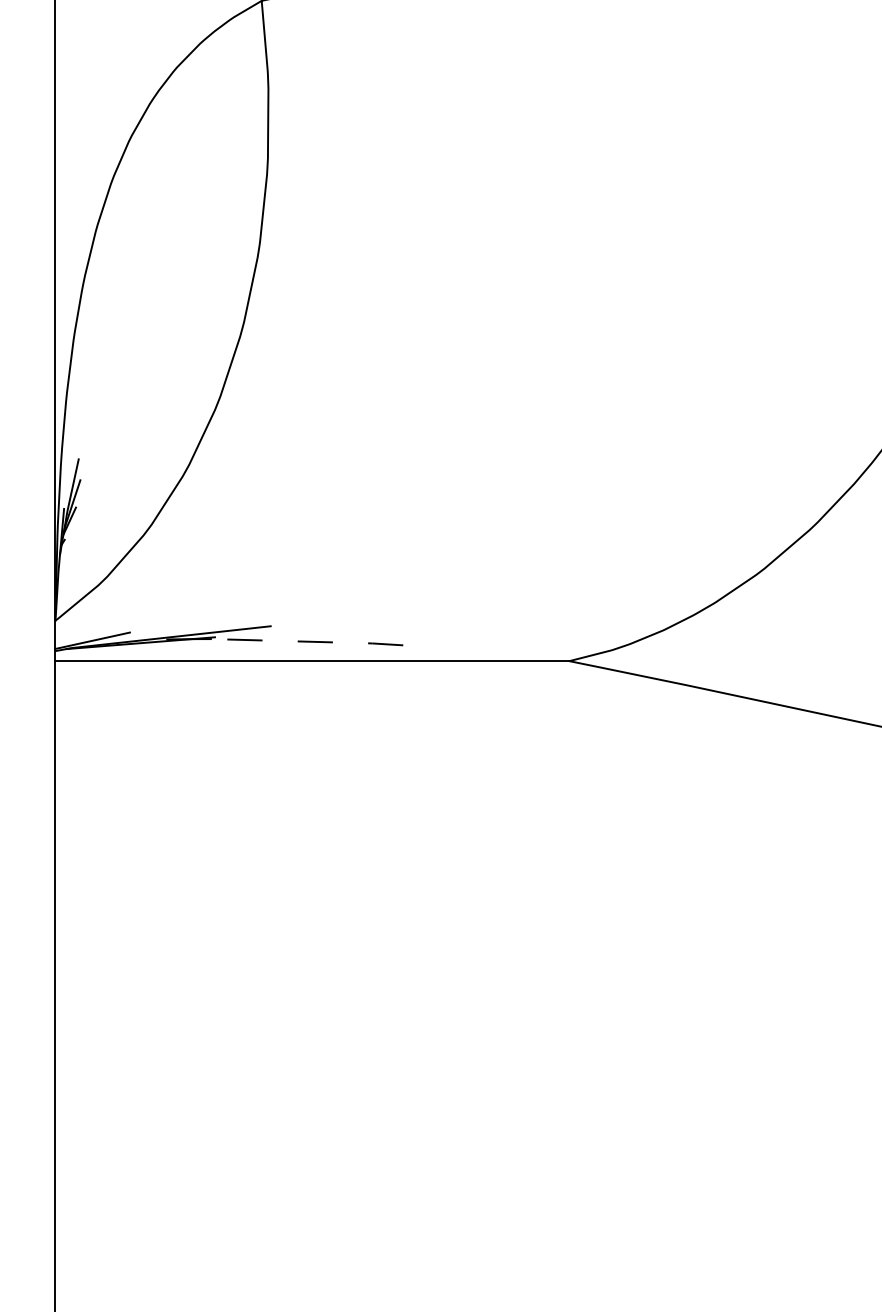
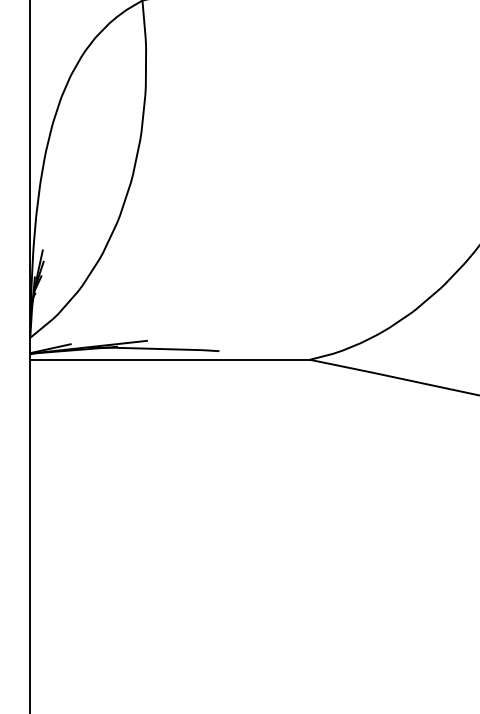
line: (307, 642) -> (167, 349), dashed -> solid

